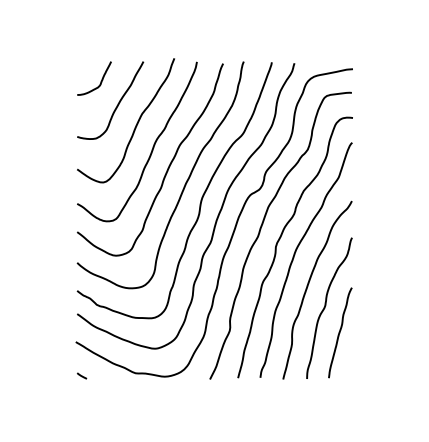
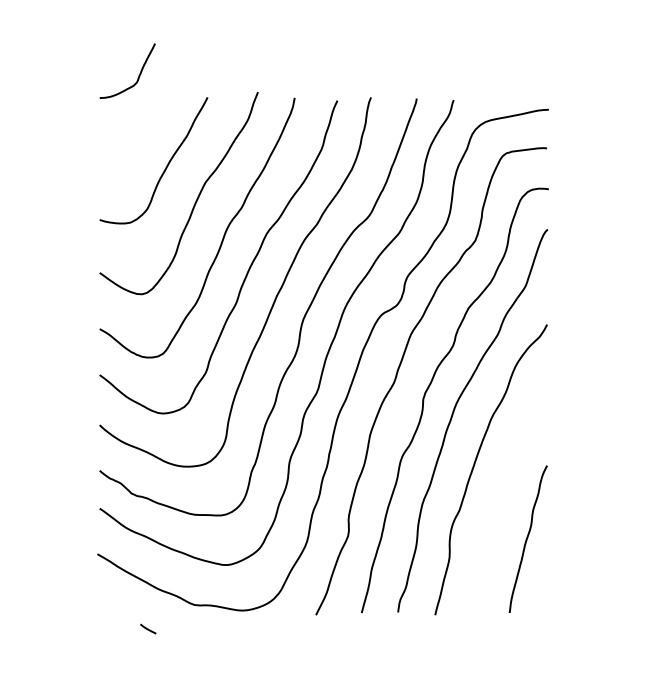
curve: (100, 81) -> (137, 76), moved
curve: (326, 305) -> (505, 494), removed
line: (81, 375) -> (147, 628), moved

